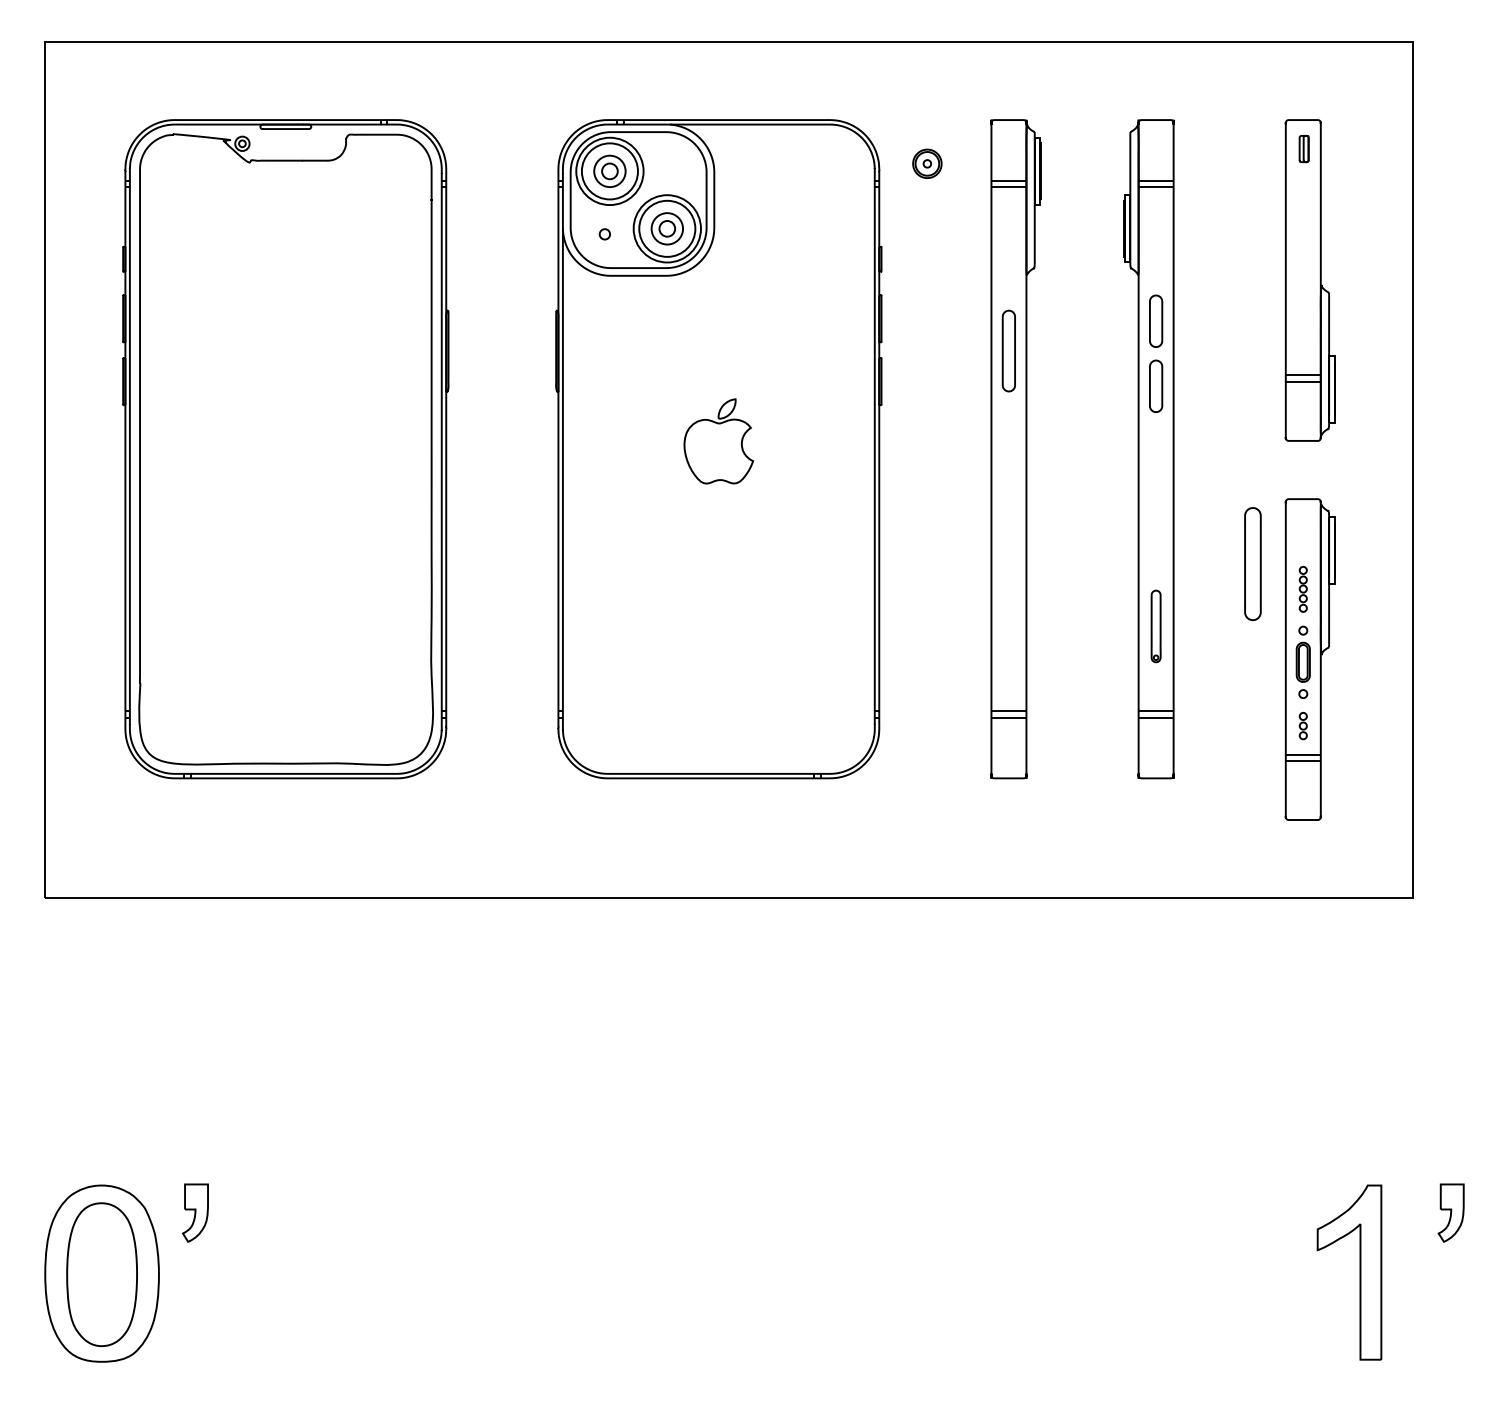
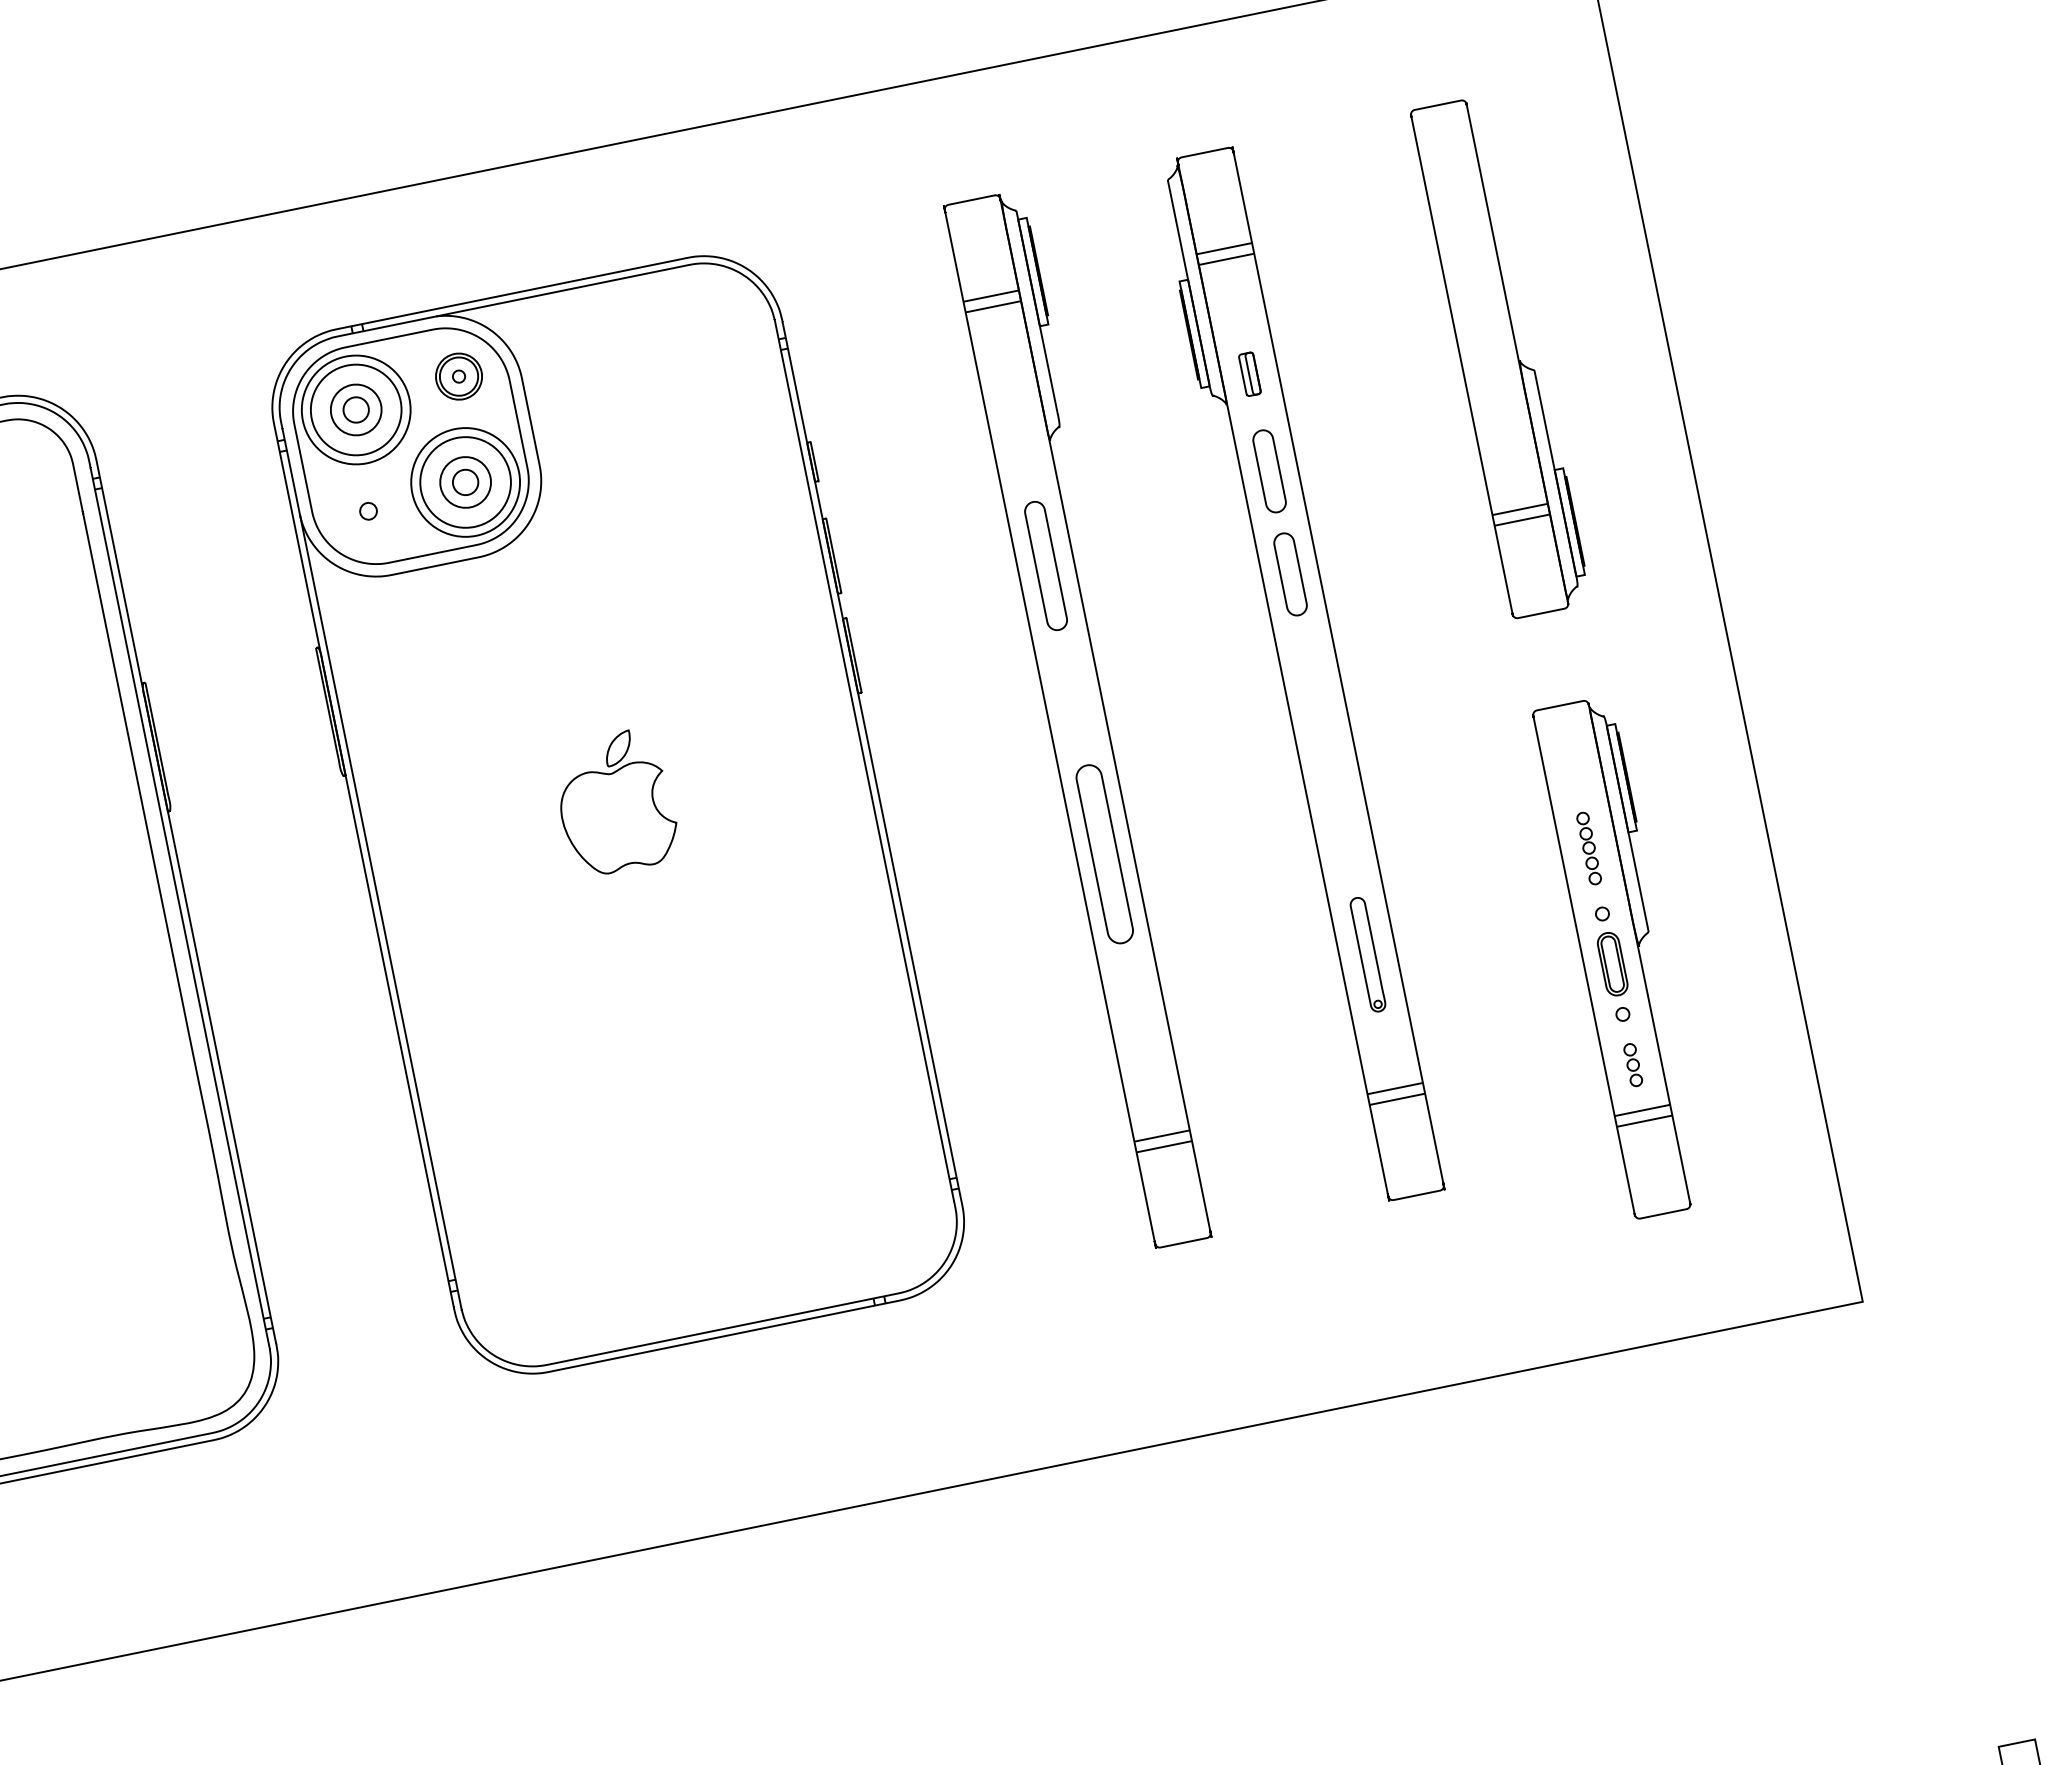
part: (1303, 148) -> (1248, 373), moved
part: (927, 163) -> (459, 376), moved
part: (1252, 564) -> (1104, 855), moved

